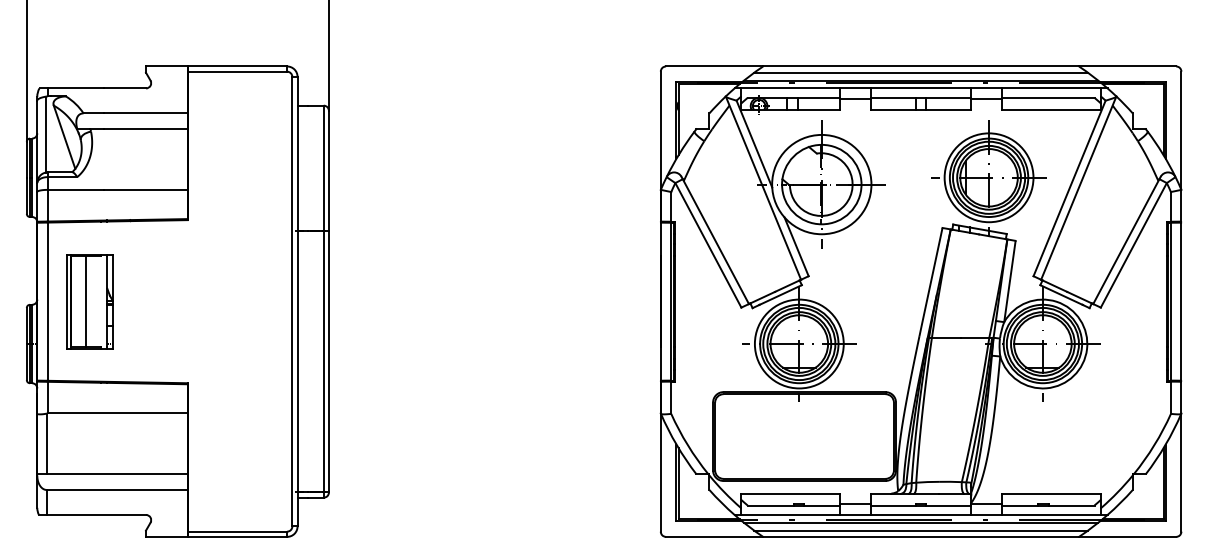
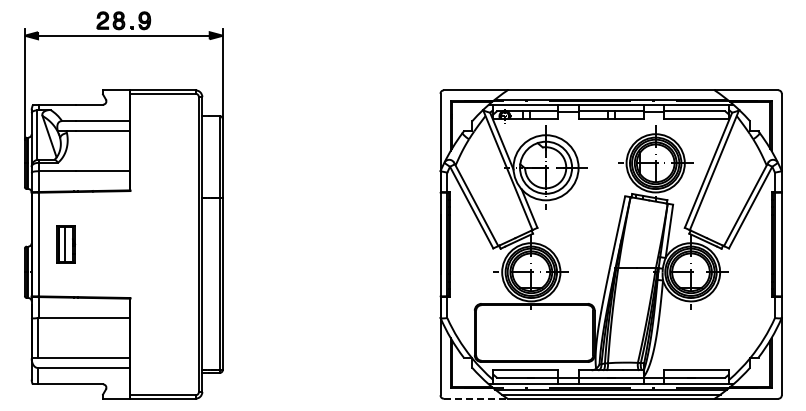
line: (920, 72) -> (610, 94), removed
part: (88, 301) -> (65, 244), size x0.6
line: (714, 536) -> (475, 398), solid -> dashed

